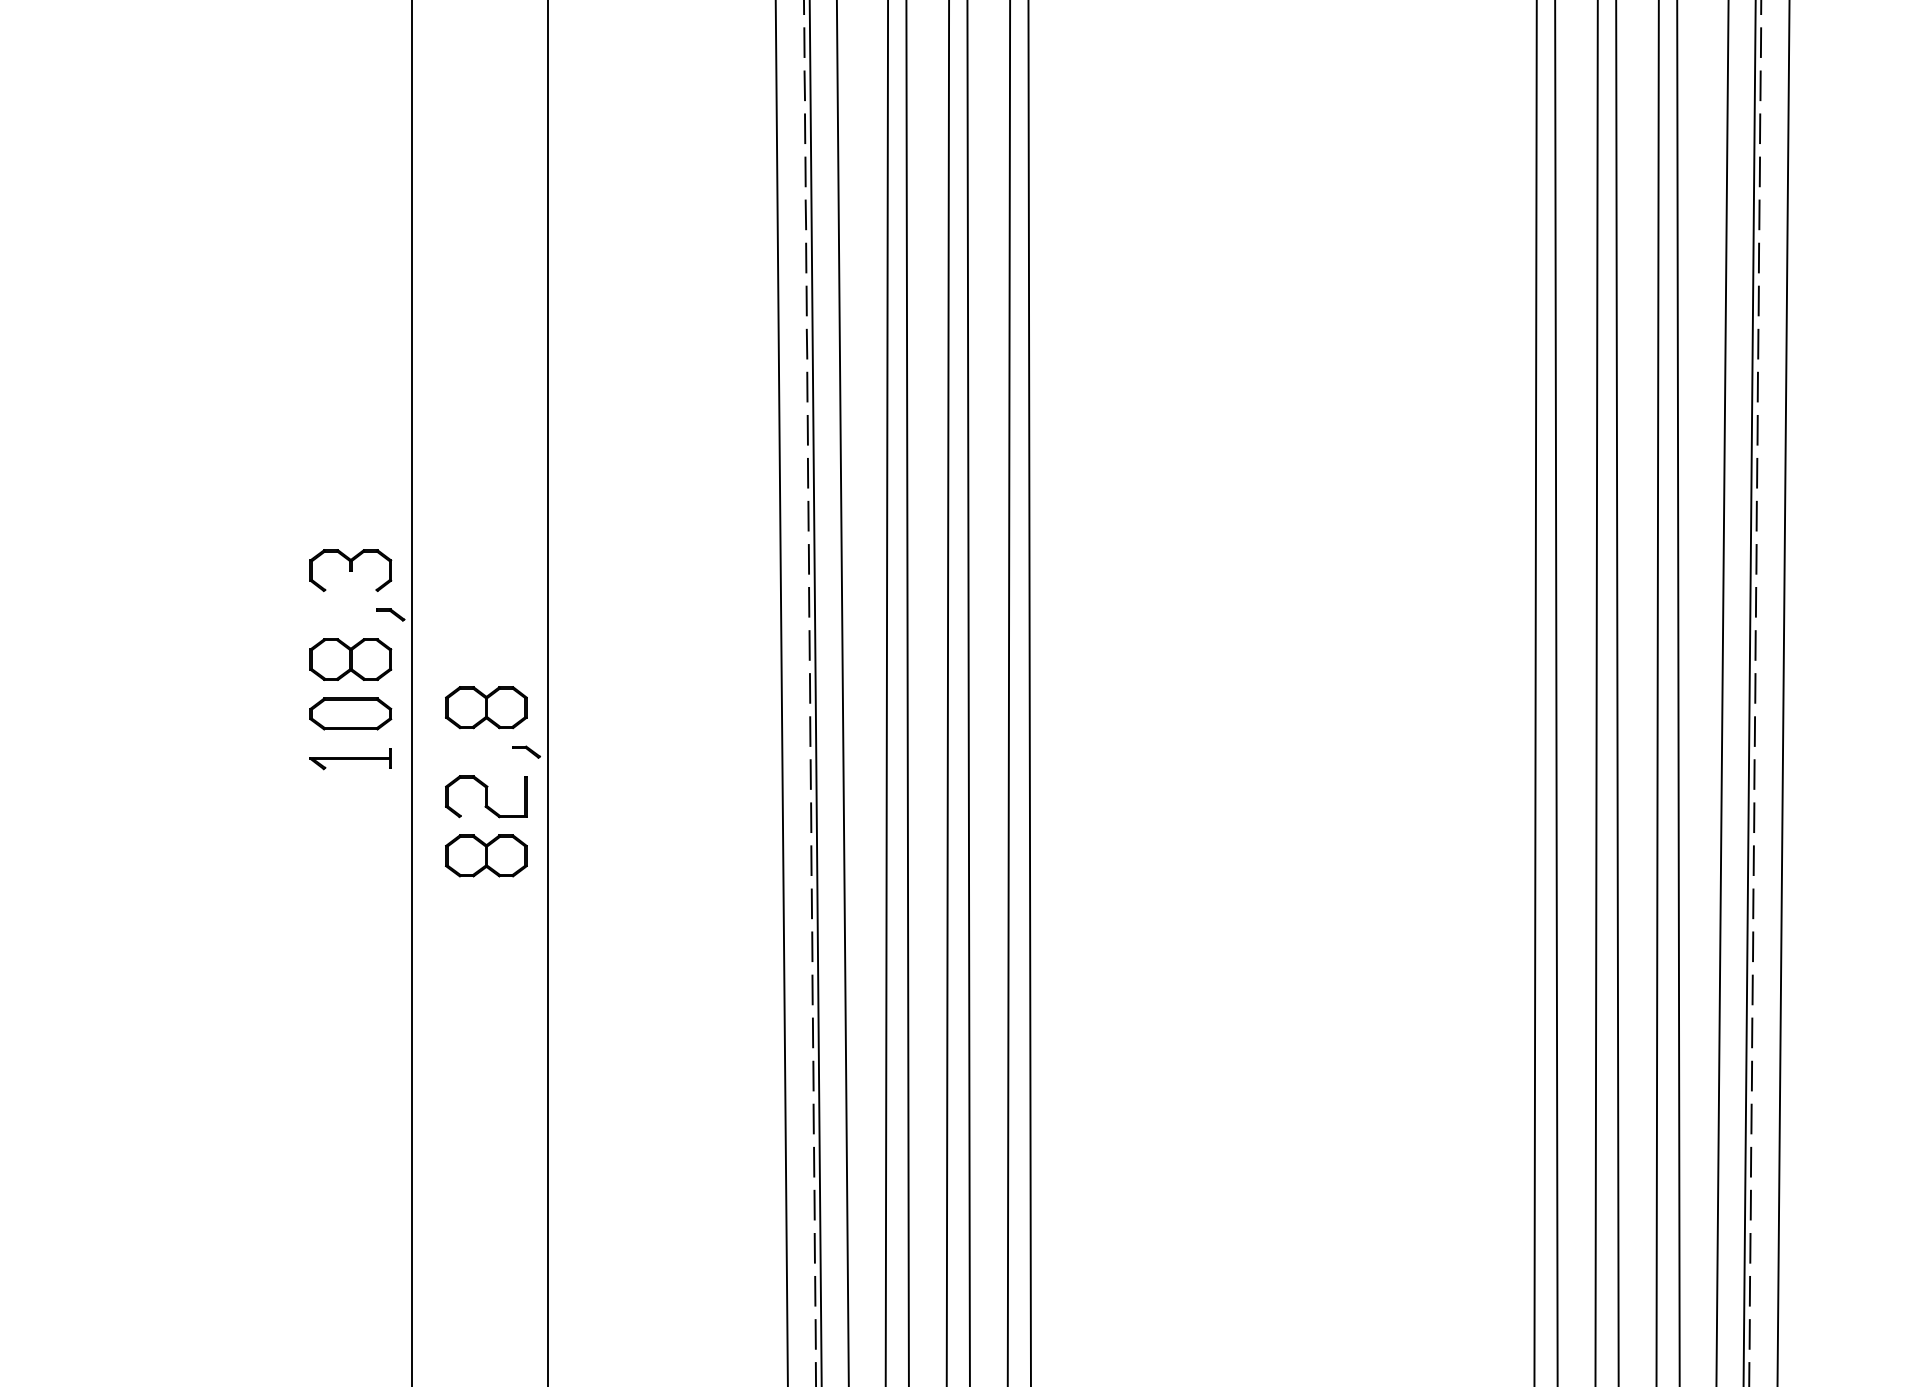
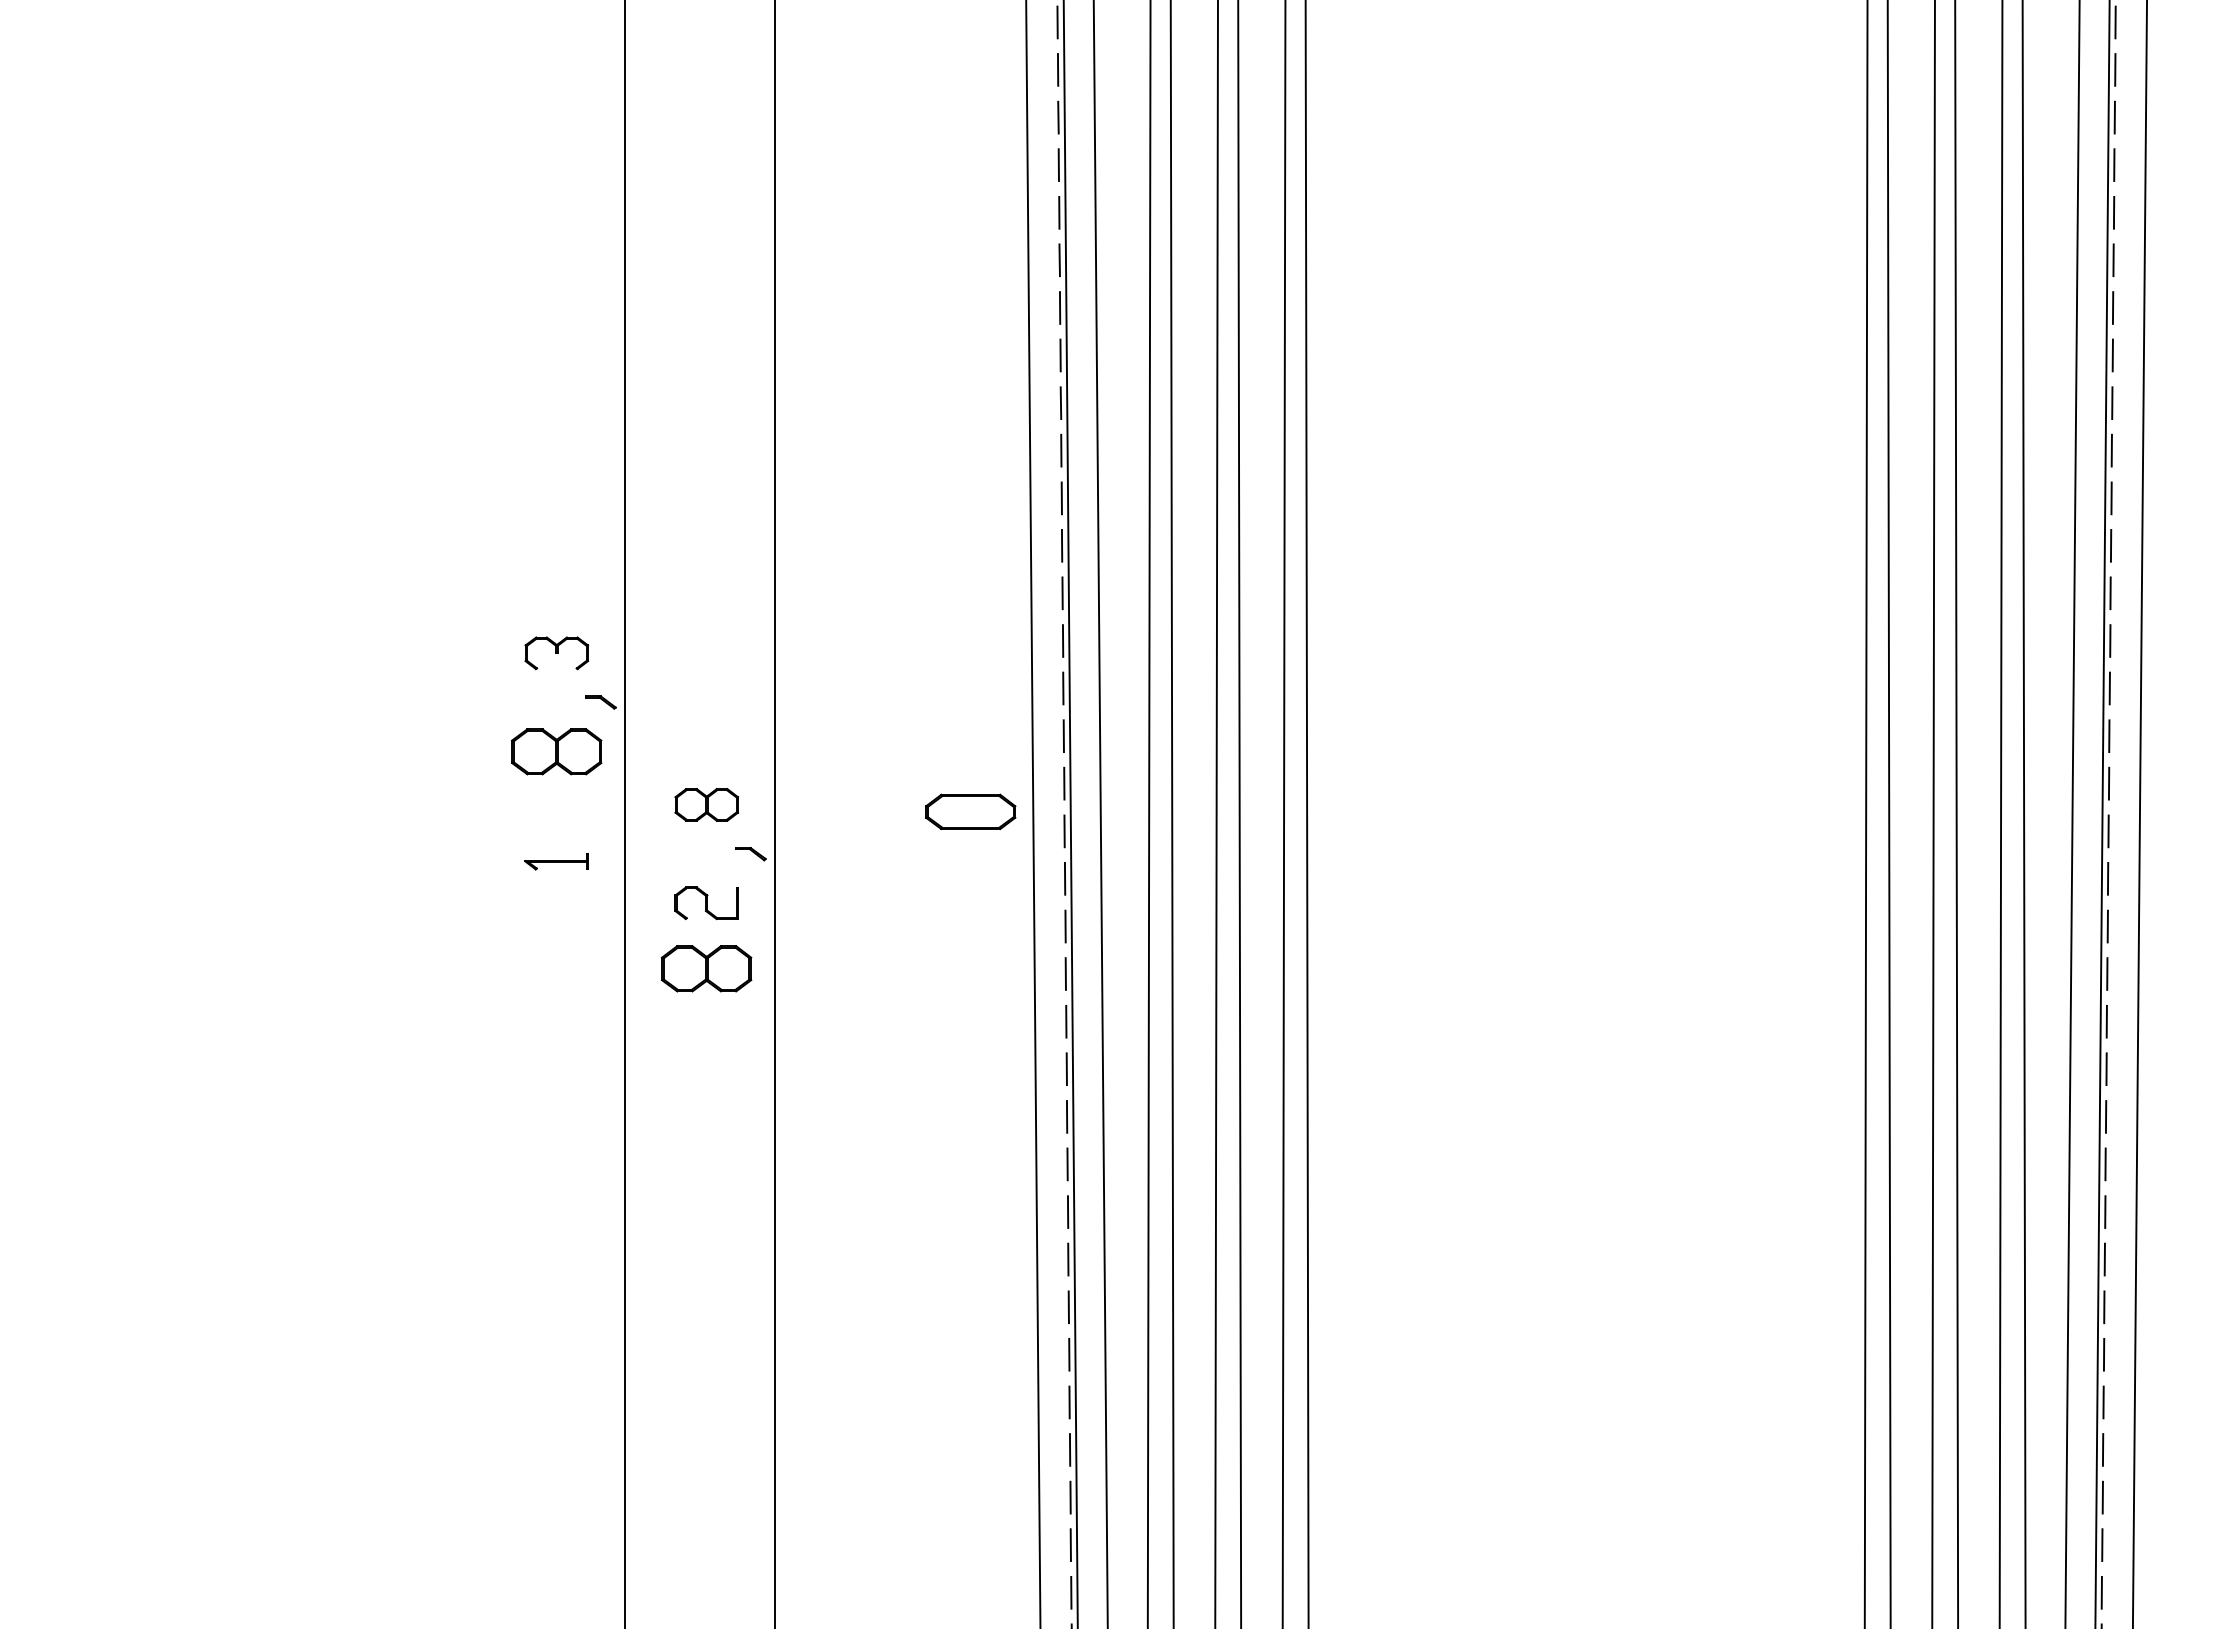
part: (350, 569) -> (556, 652), size x0.7
part: (486, 707) -> (706, 804), size x0.7
part: (350, 713) -> (970, 811), moved
part: (350, 758) -> (556, 861), size x0.7
part: (486, 795) -> (706, 902), size x0.7

